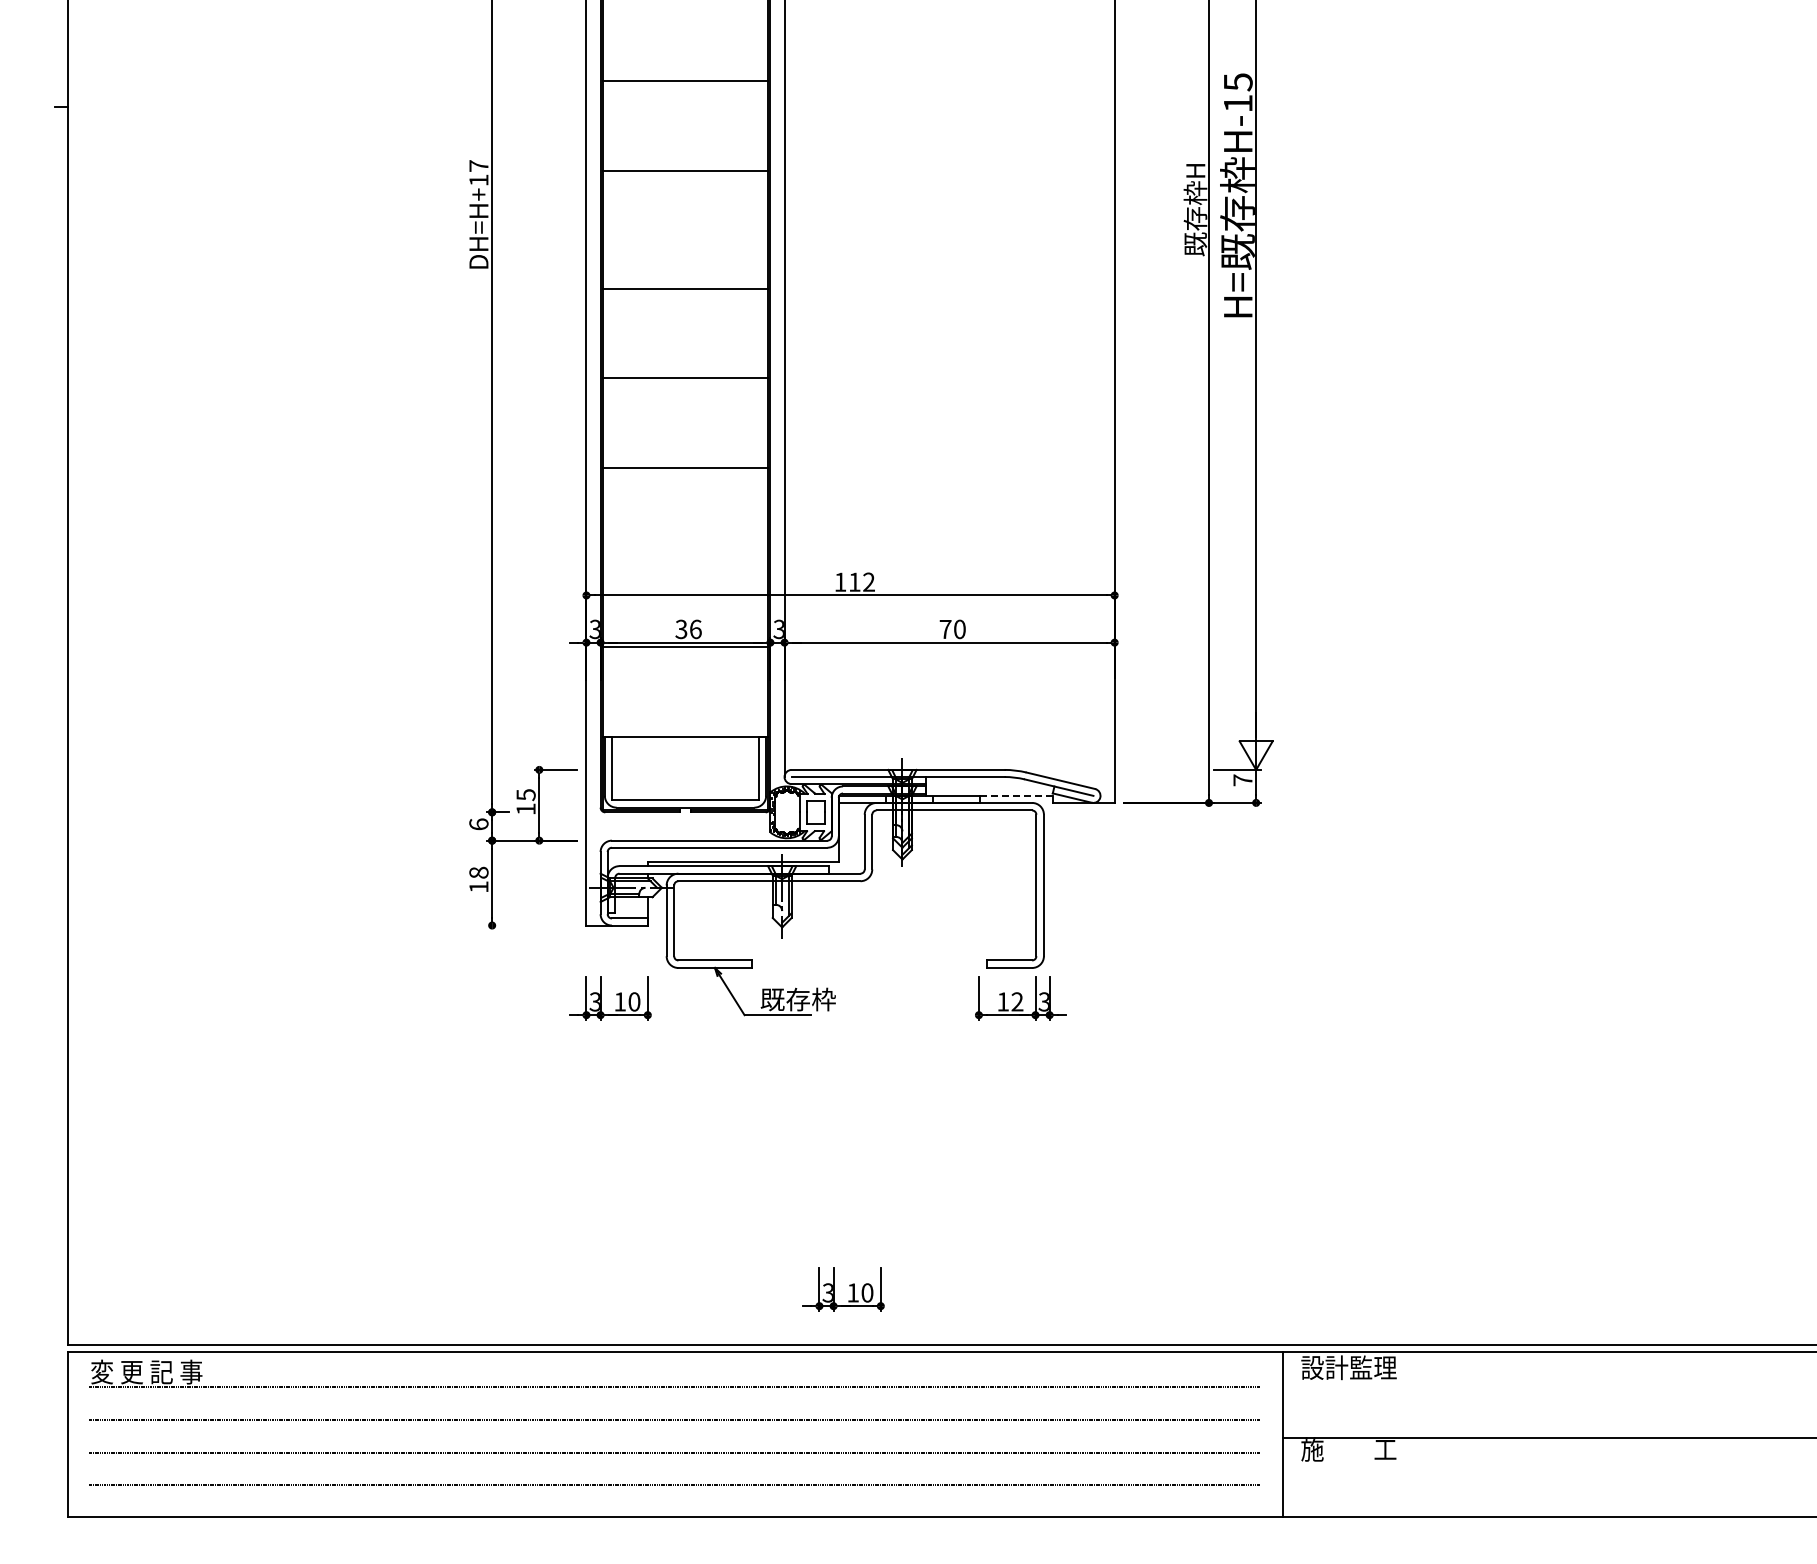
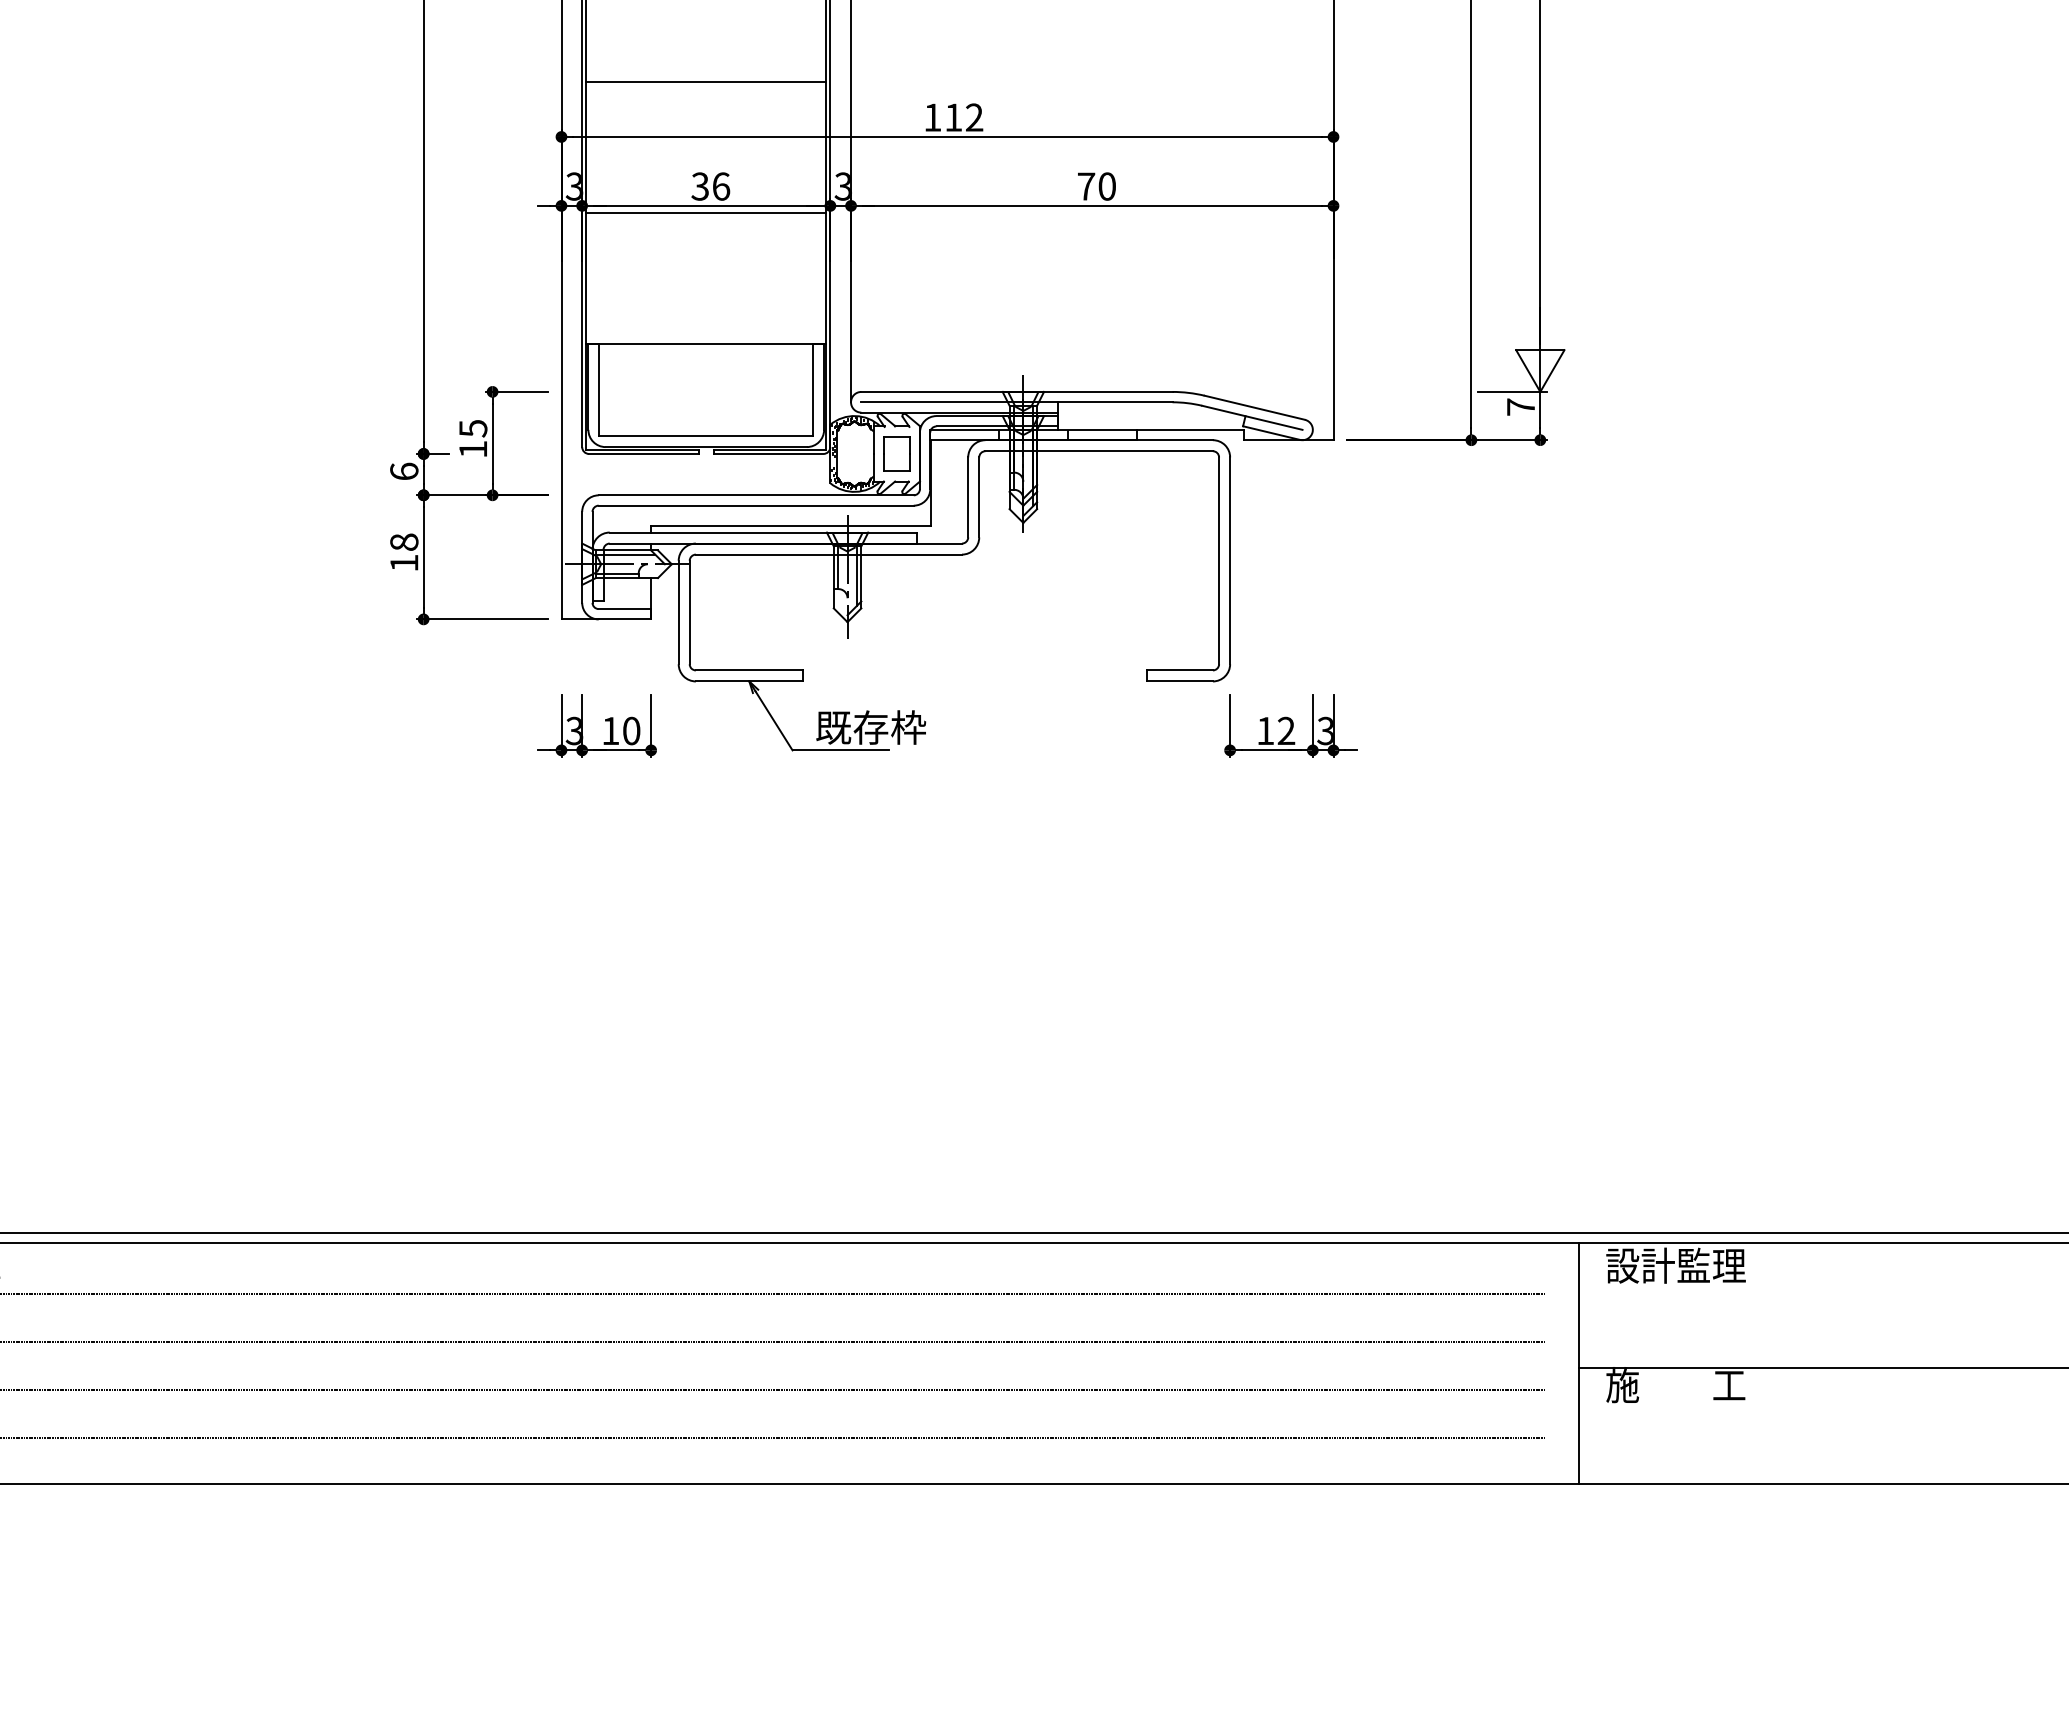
line: (685, 557) -> (706, 81), added
line: (1016, 795) -> (1190, 429), dashed -> solid
line: (532, 925) -> (482, 619), added
part: (1020, 998) -> (1290, 726), moved
part: (849, 1286) -> (945, 1146), removed

